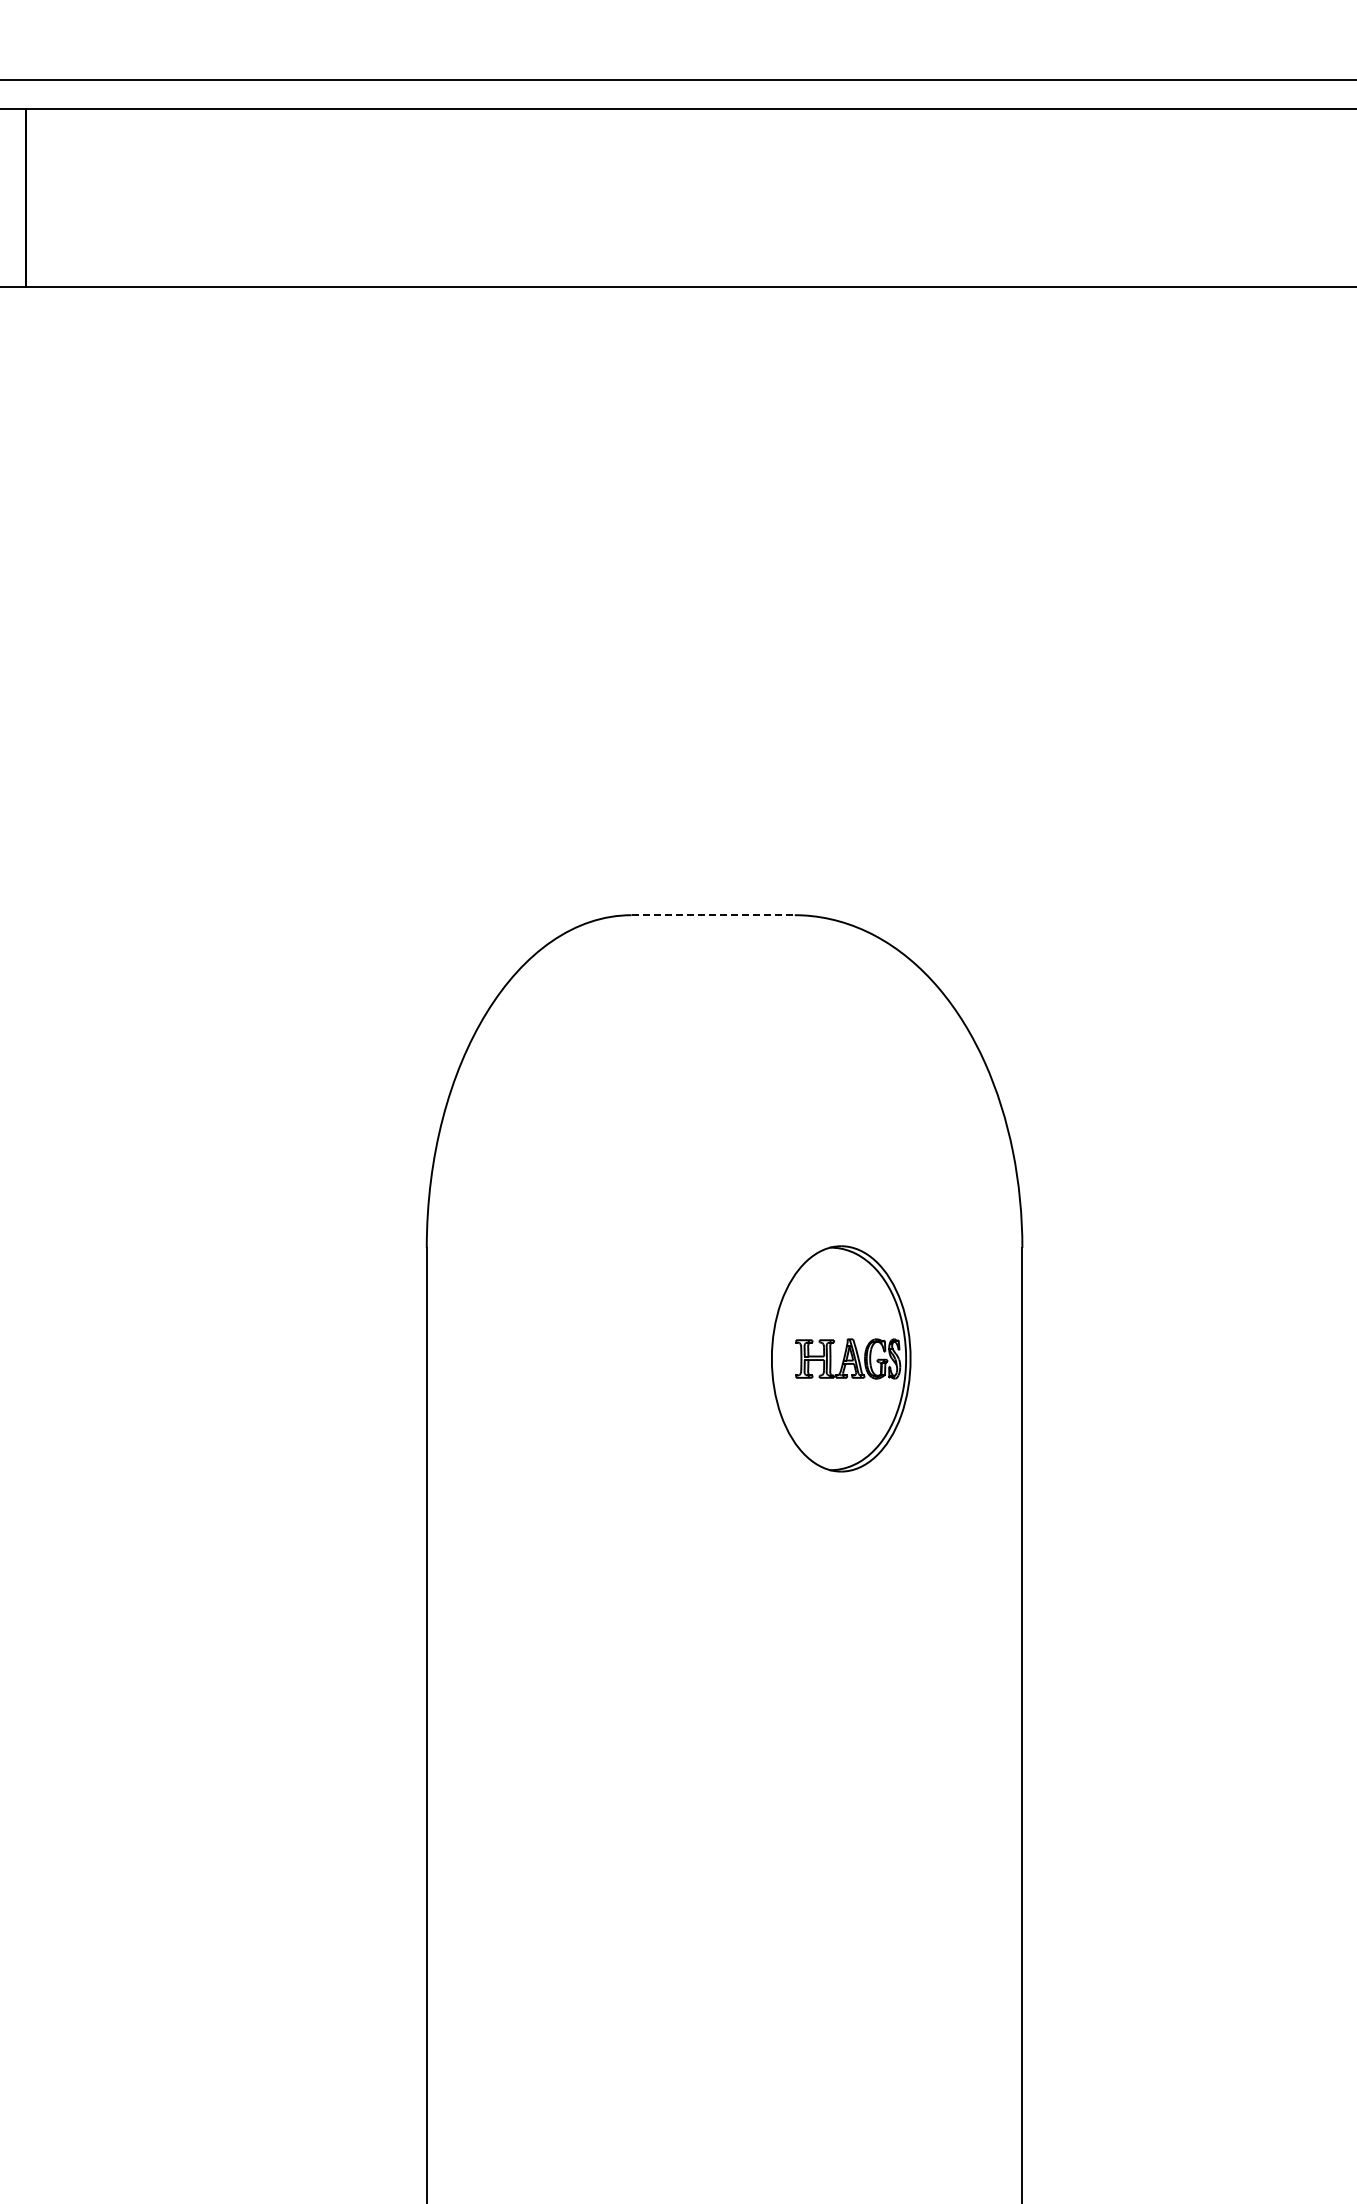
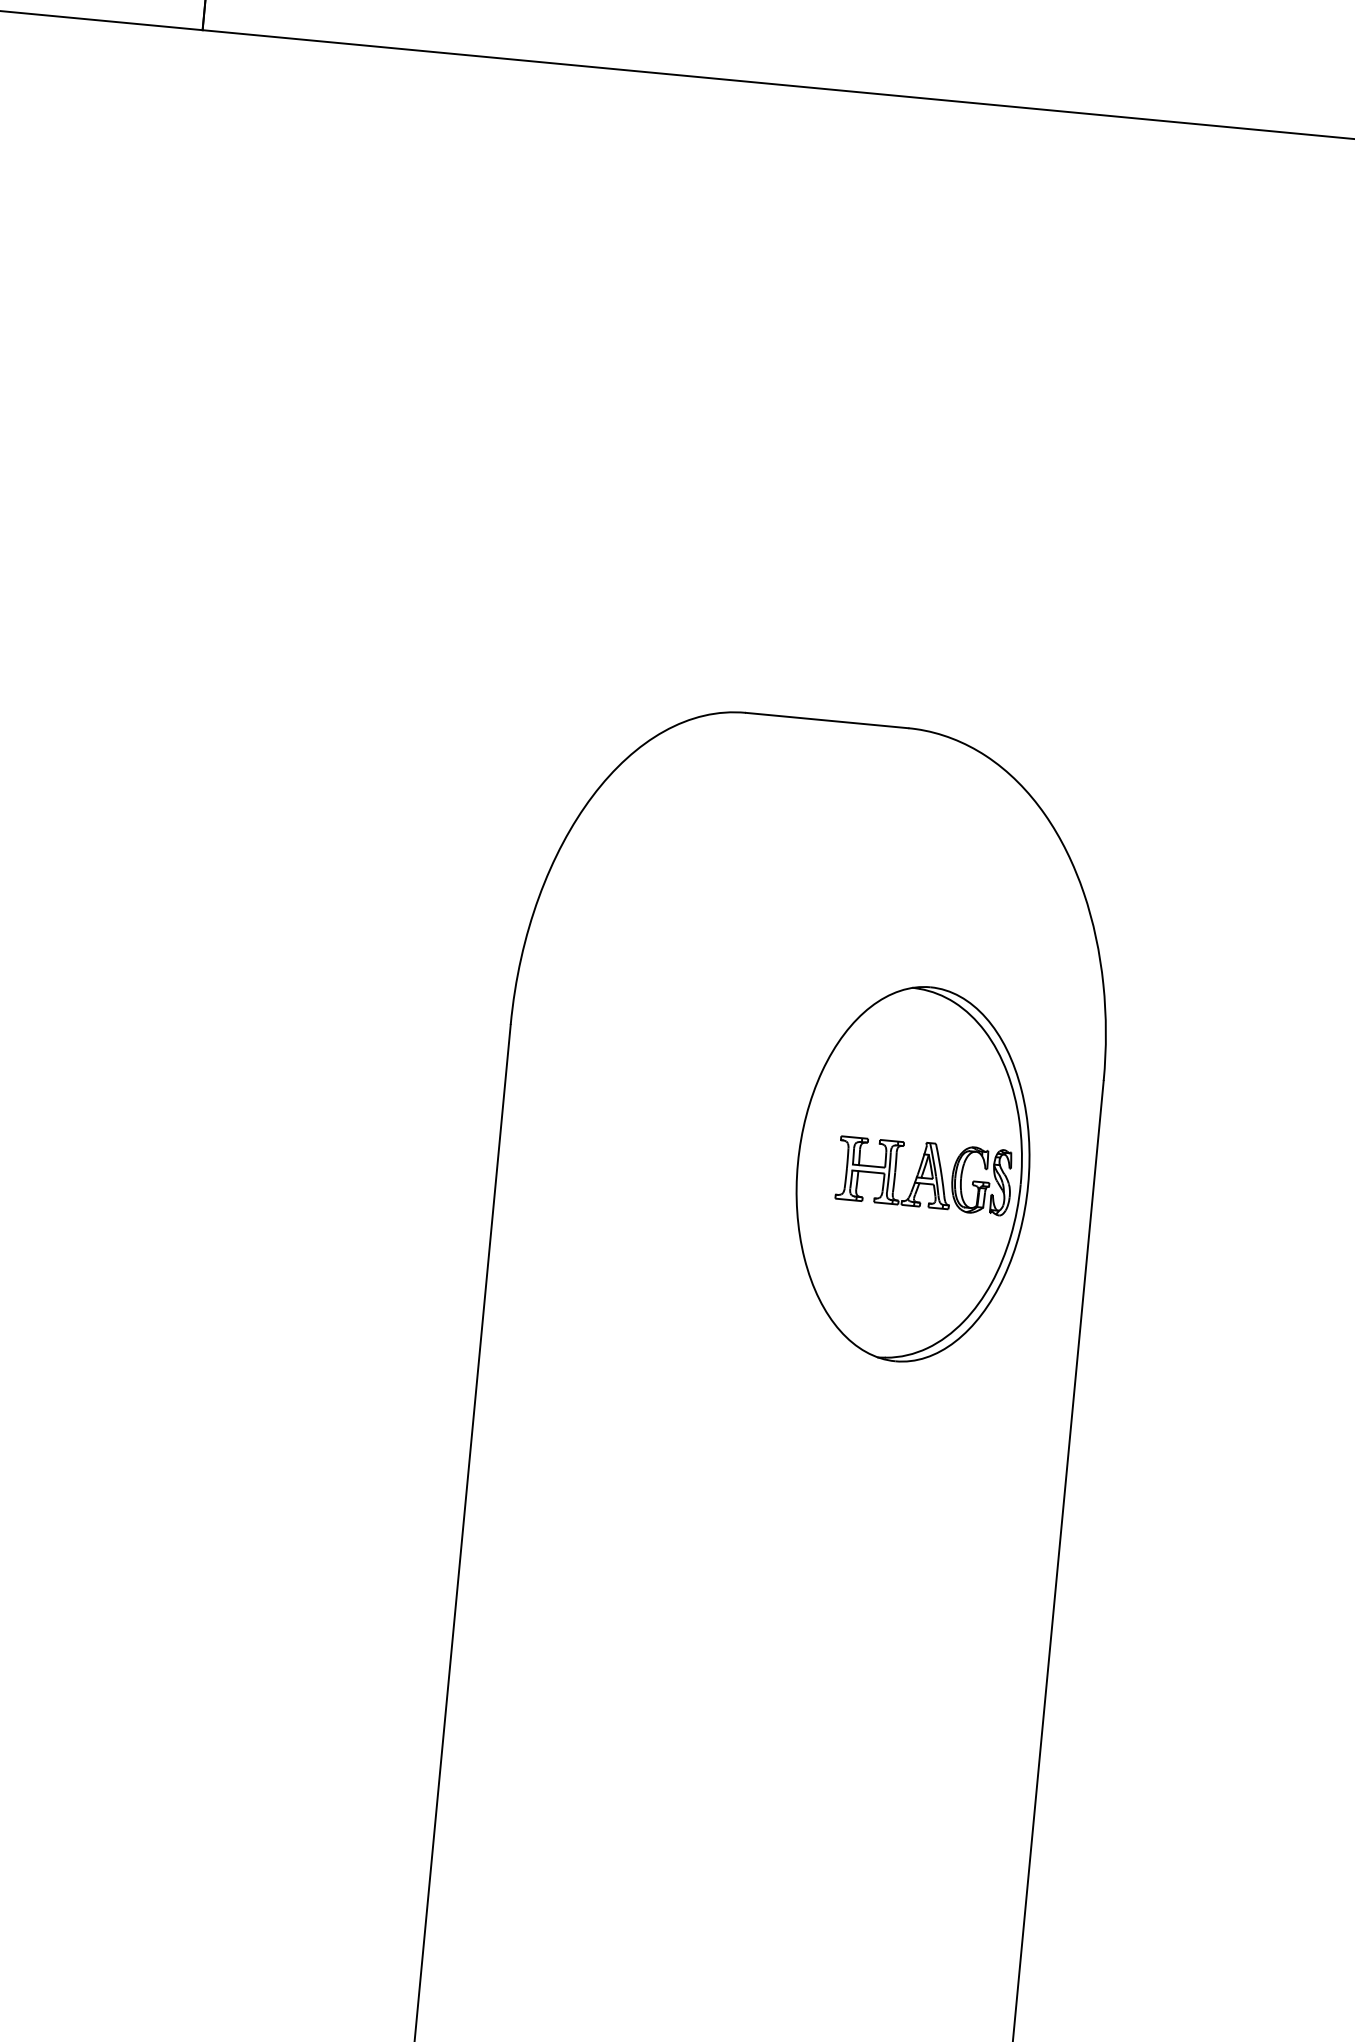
line: (713, 915) -> (827, 720), dashed -> solid
part: (840, 1358) -> (912, 1173), size x1.67

